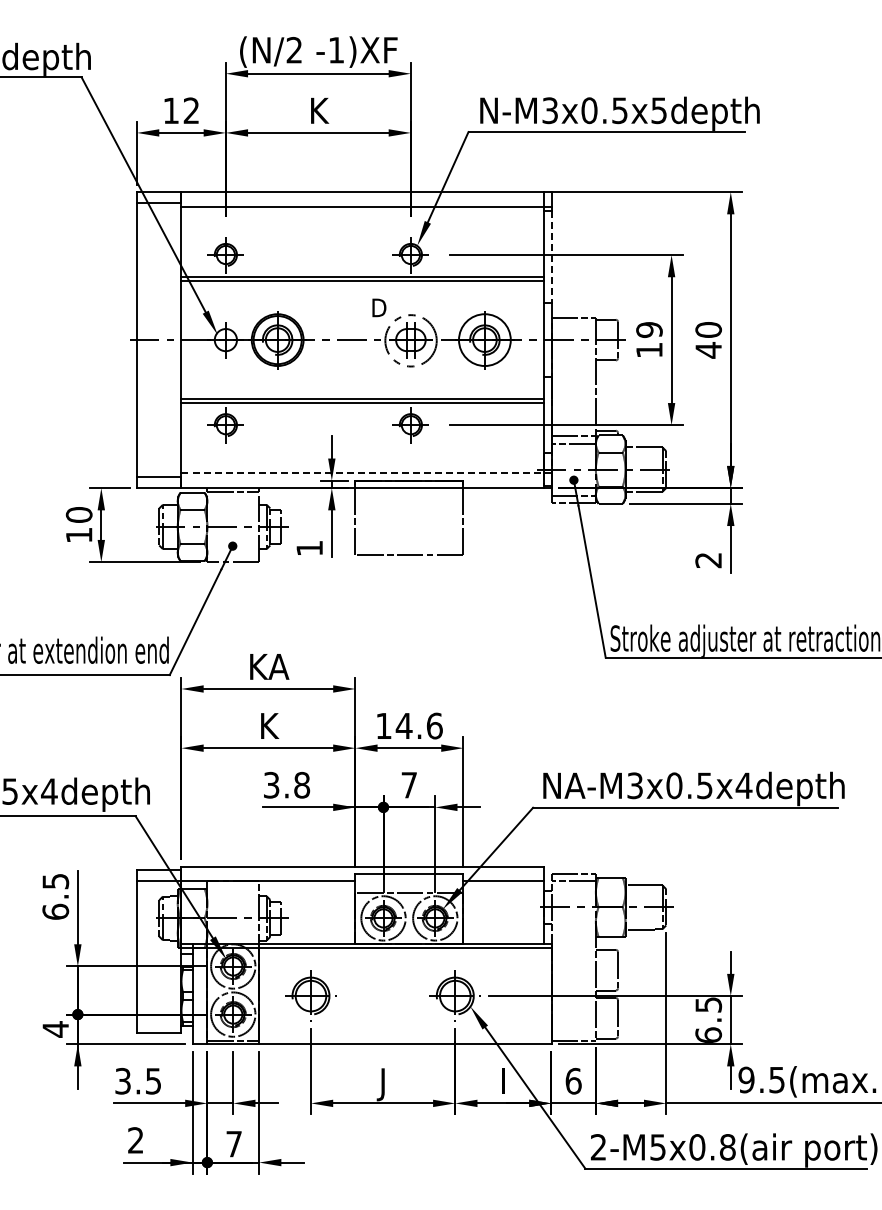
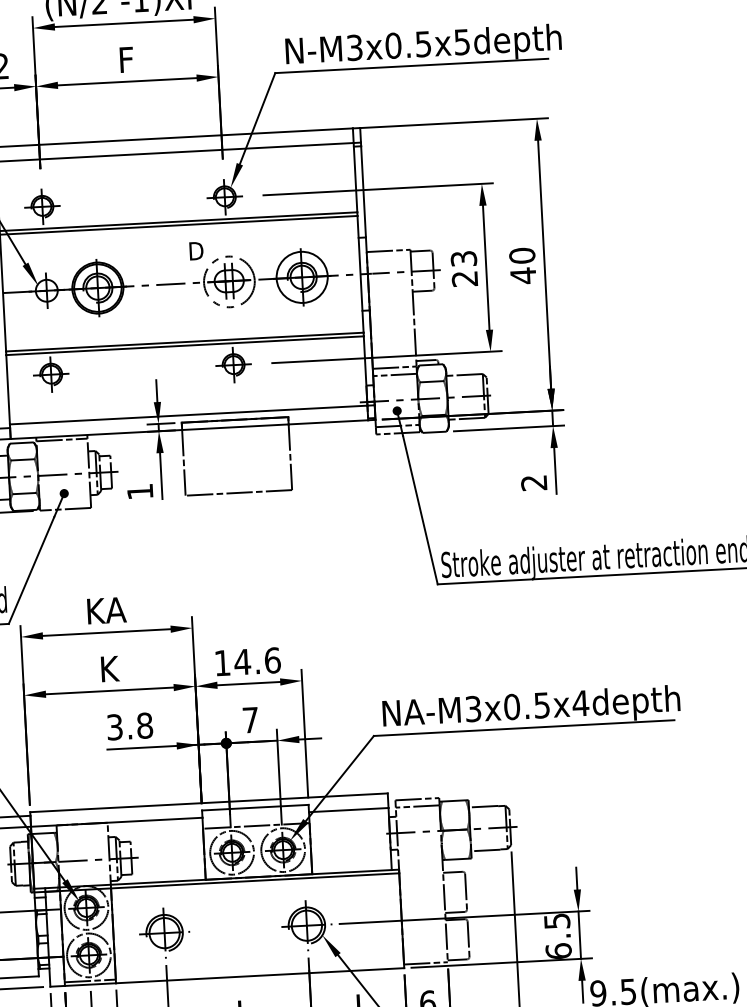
text: (320, 110) -> (128, 59), K -> F
line: (551, 257) -> (363, 192), dashed -> solid
text: (649, 340) -> (464, 269), 19 -> 23
line: (363, 473) -> (189, 415), dashed -> solid

